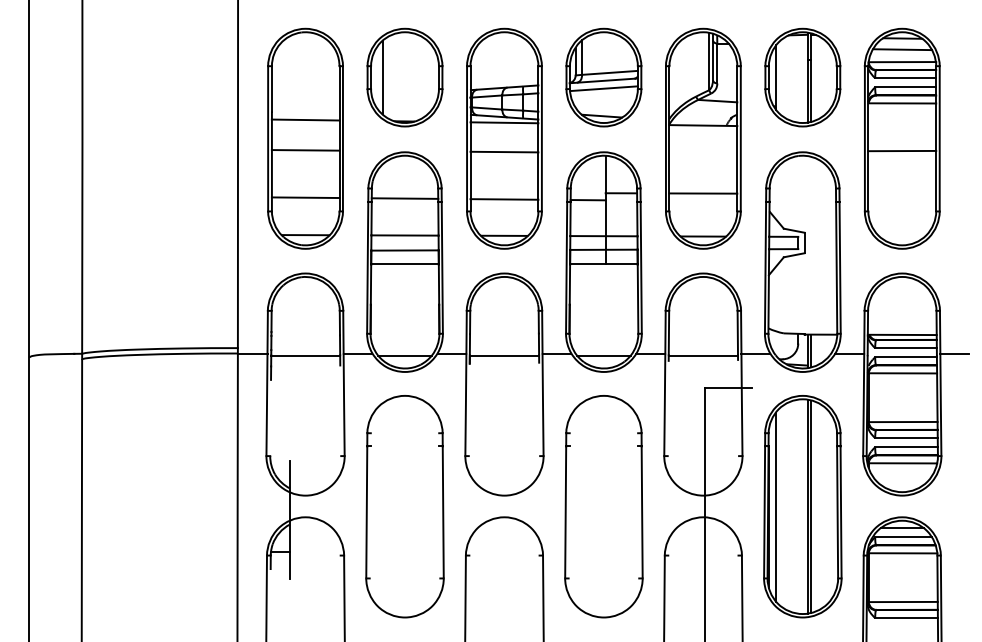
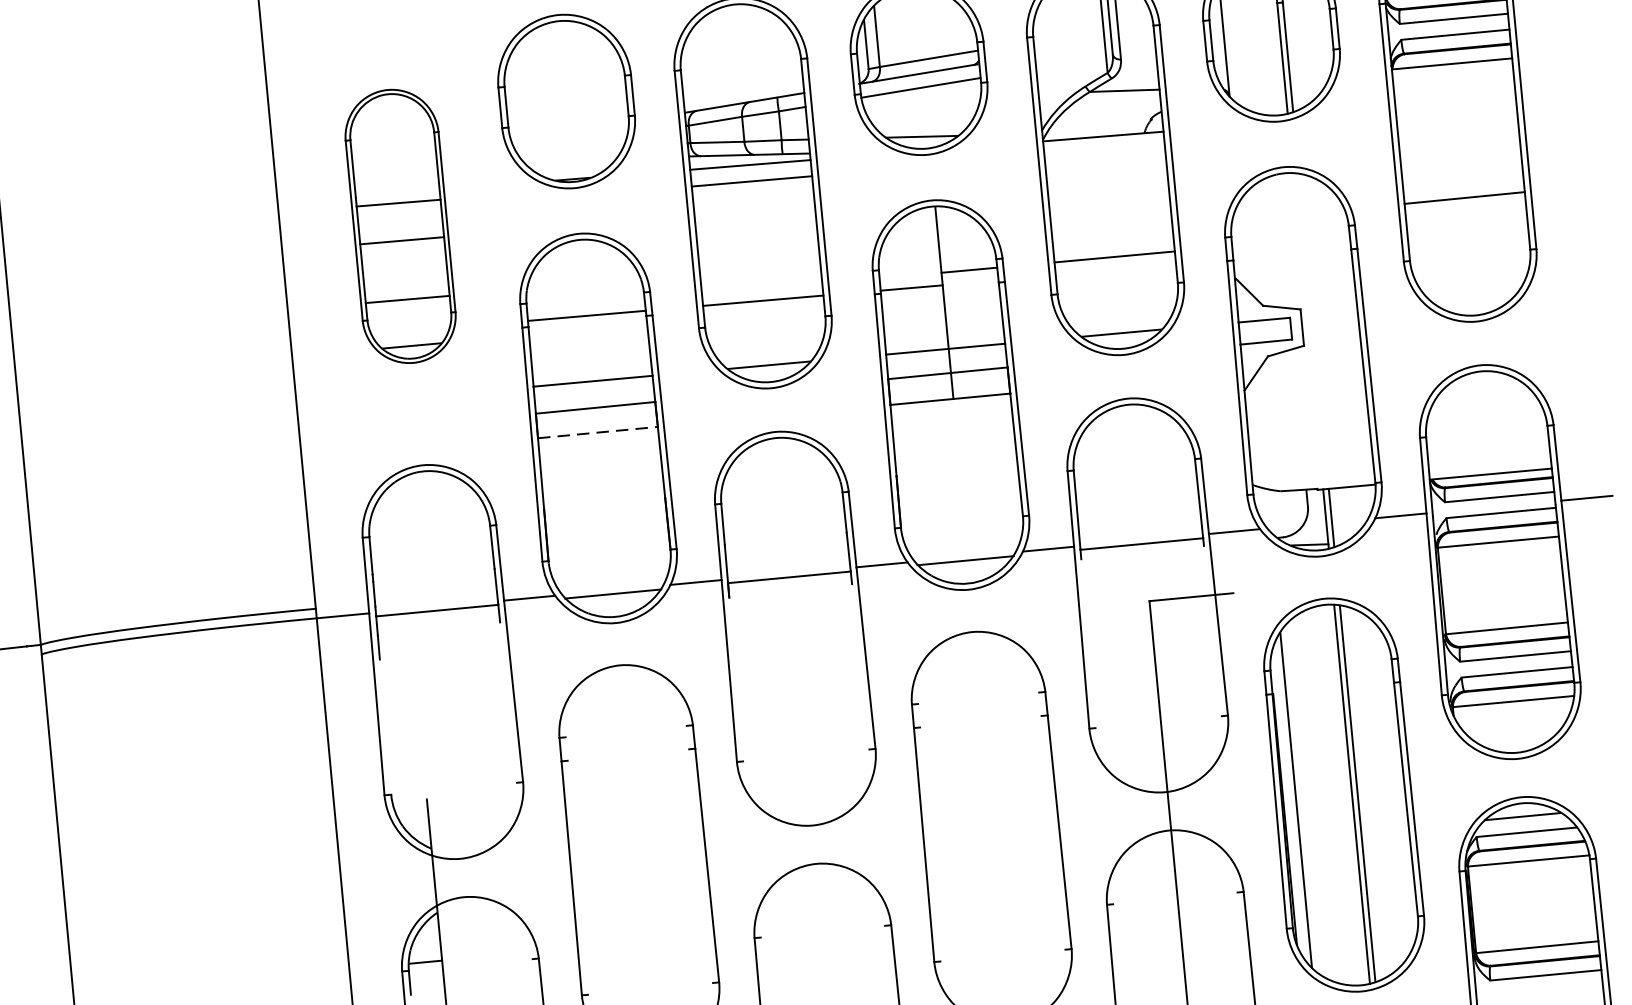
line: (382, 77) -> (526, 105), removed
part: (305, 138) -> (400, 226), size x0.7
line: (902, 150) -> (1464, 196), moved
line: (504, 151) -> (751, 180), moved
line: (405, 264) -> (598, 432), solid -> dashed

